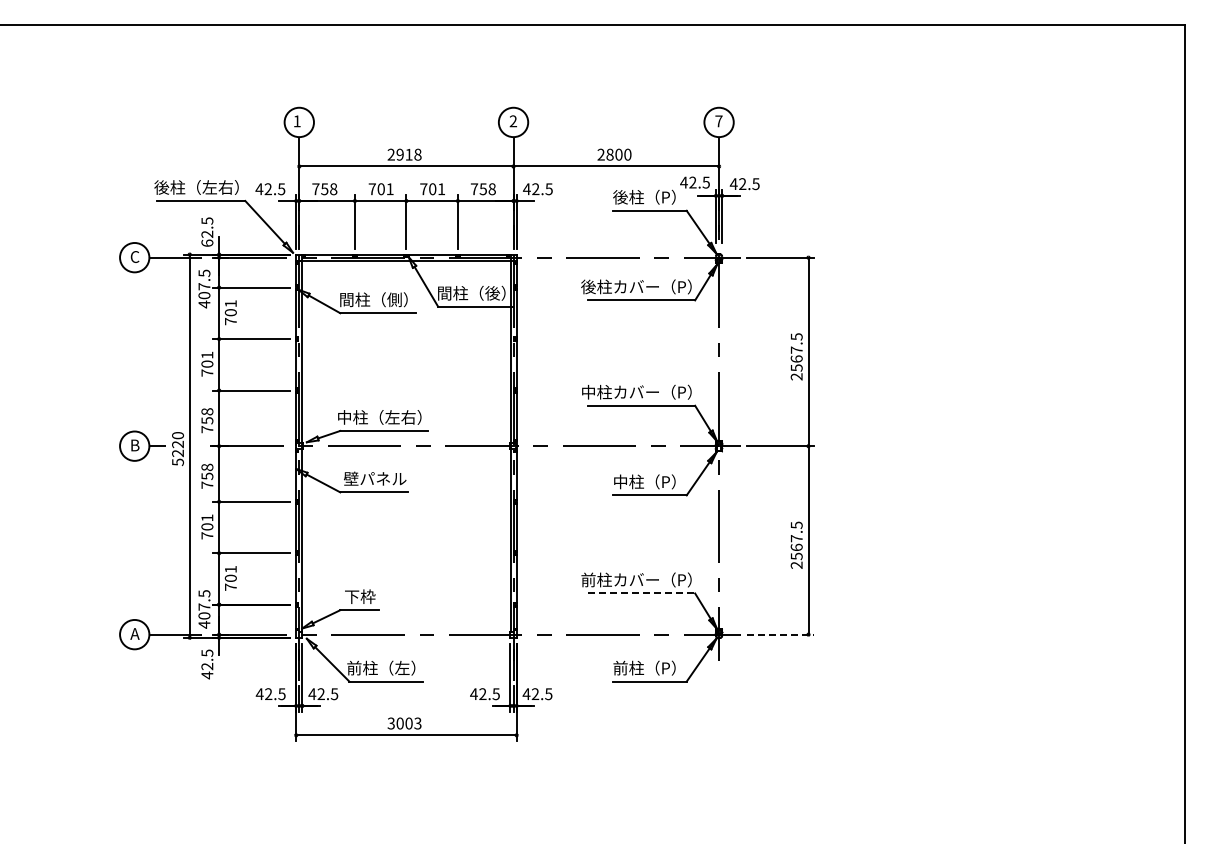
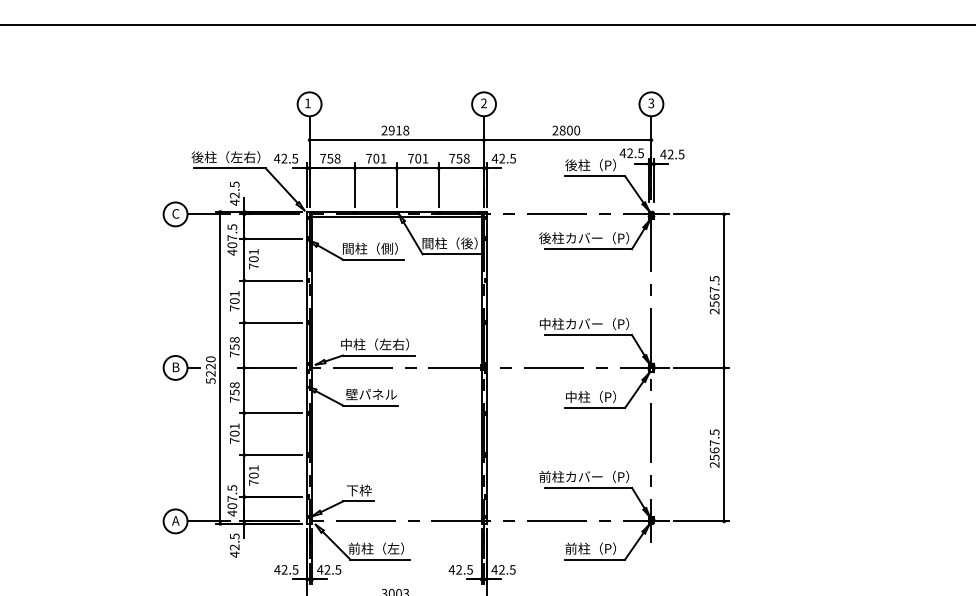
text: (718, 121) -> (650, 103), 7 -> 3
text: (207, 243) -> (234, 202), 62.5 -> 42.5
line: (642, 593) -> (589, 487), dashed -> solid
line: (780, 634) -> (701, 521), dashed -> solid

